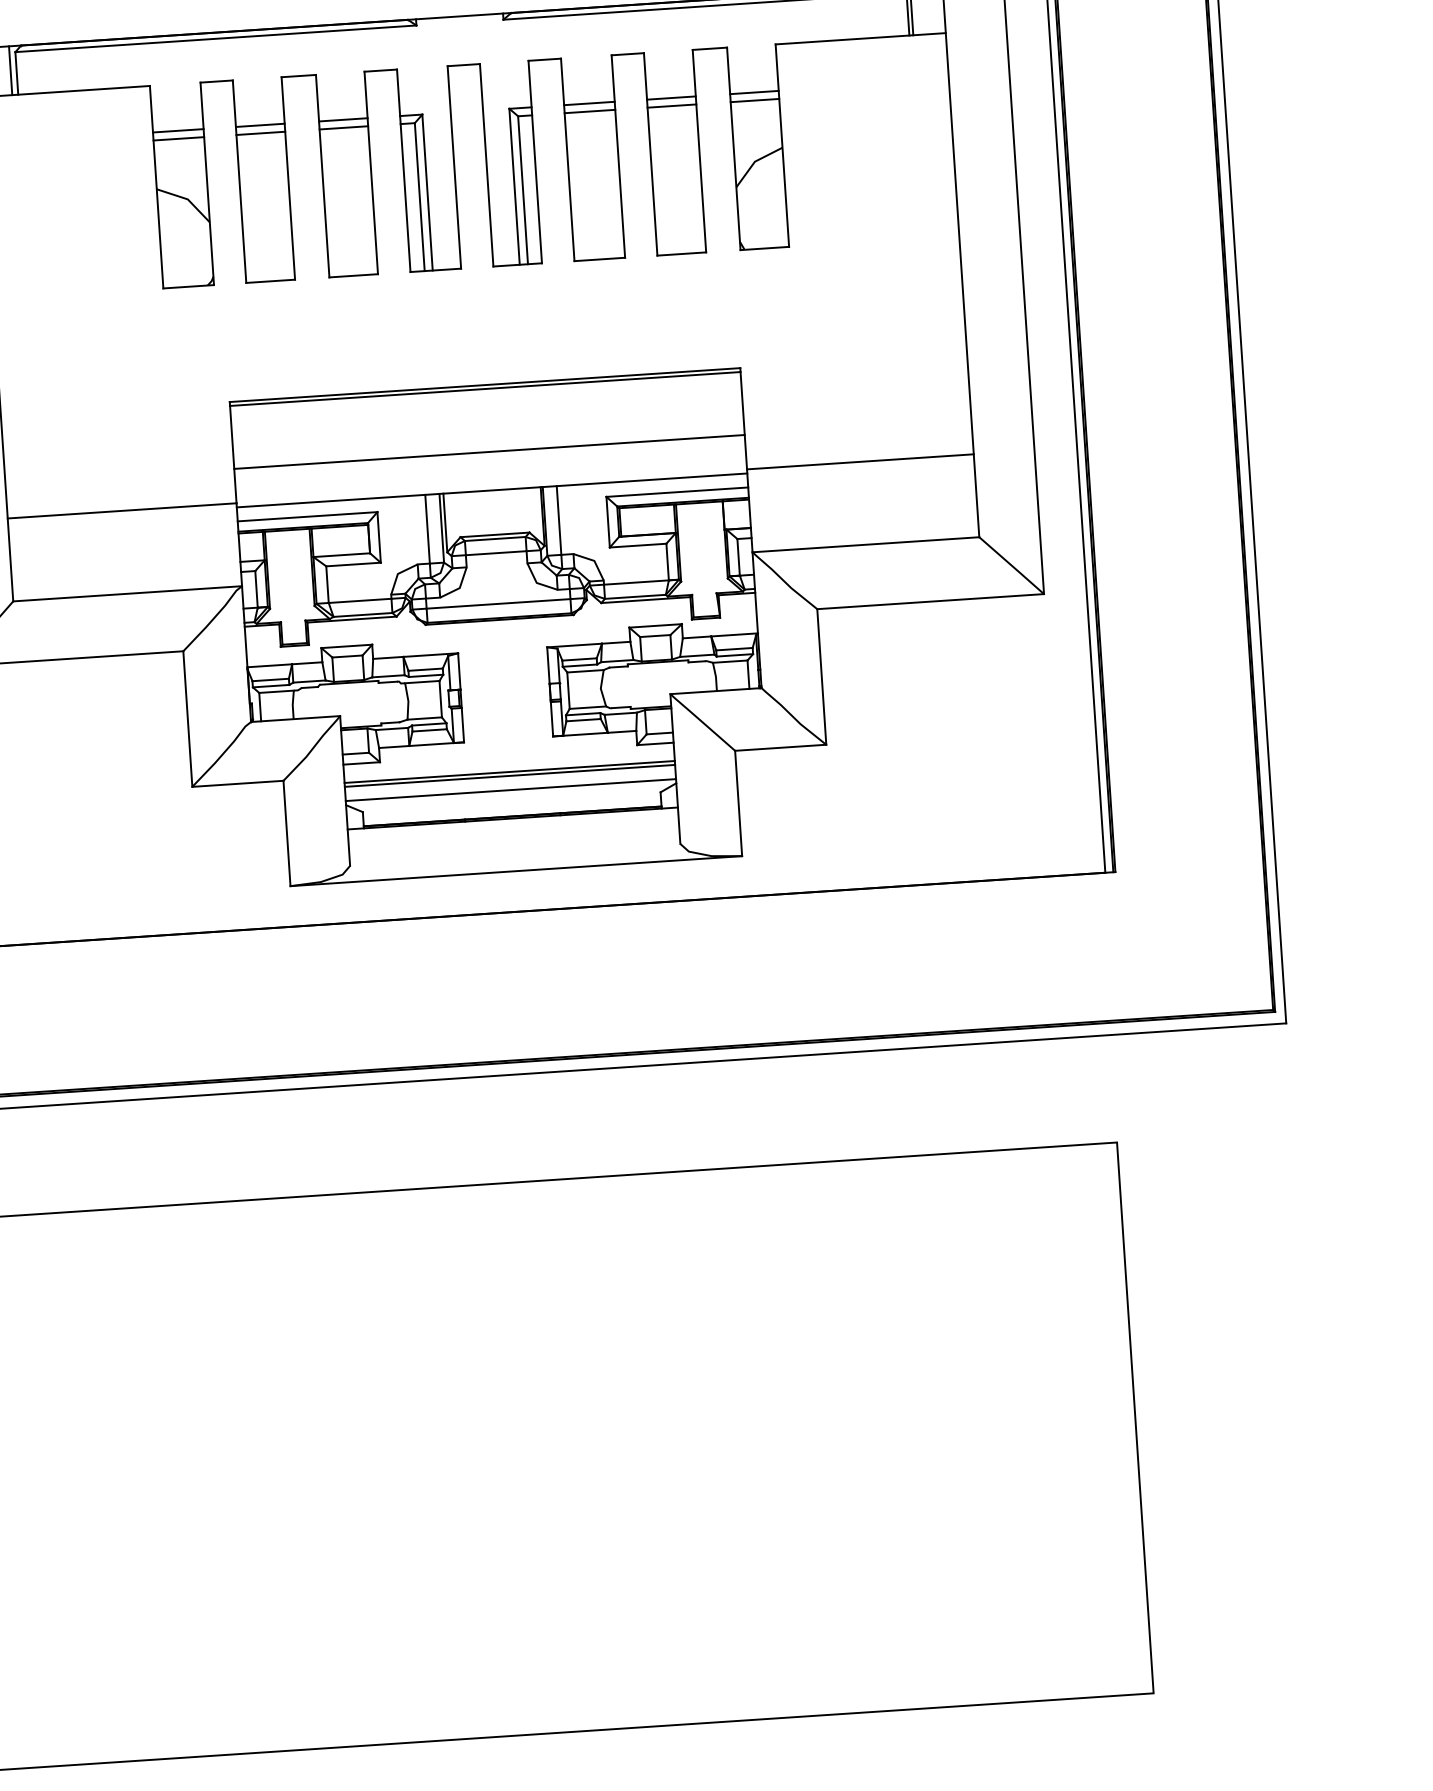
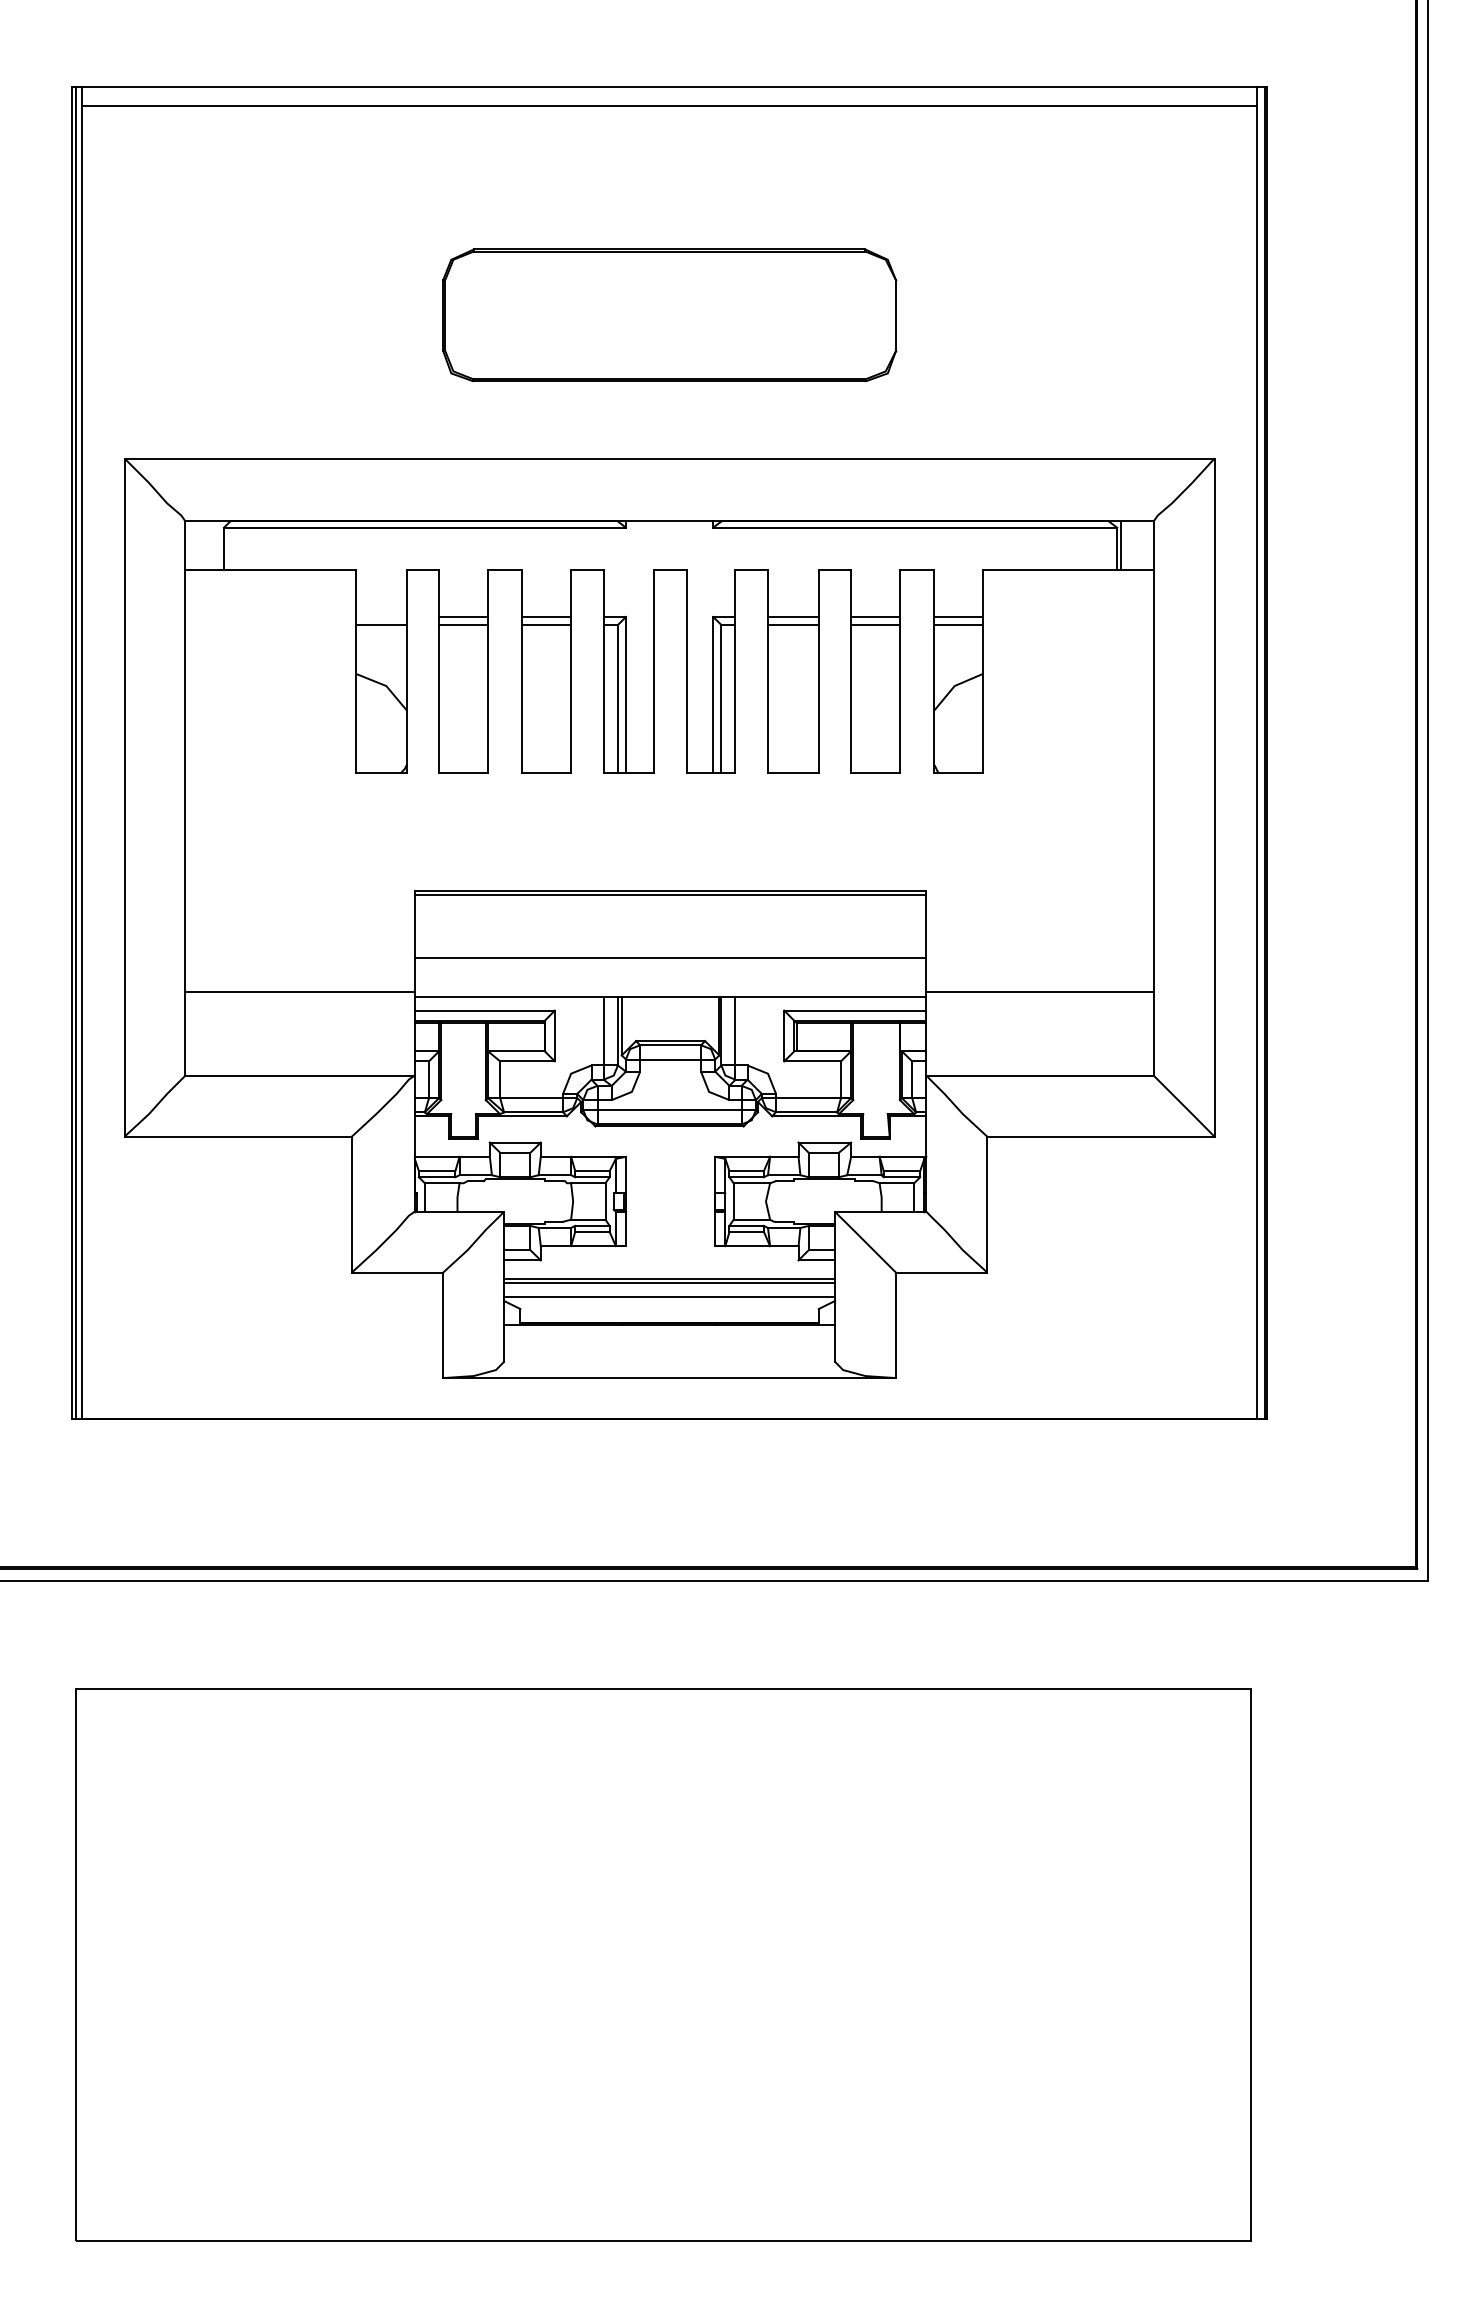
line: (11, 70) -> (218, 545), removed
line: (178, 130) -> (381, 616), removed

